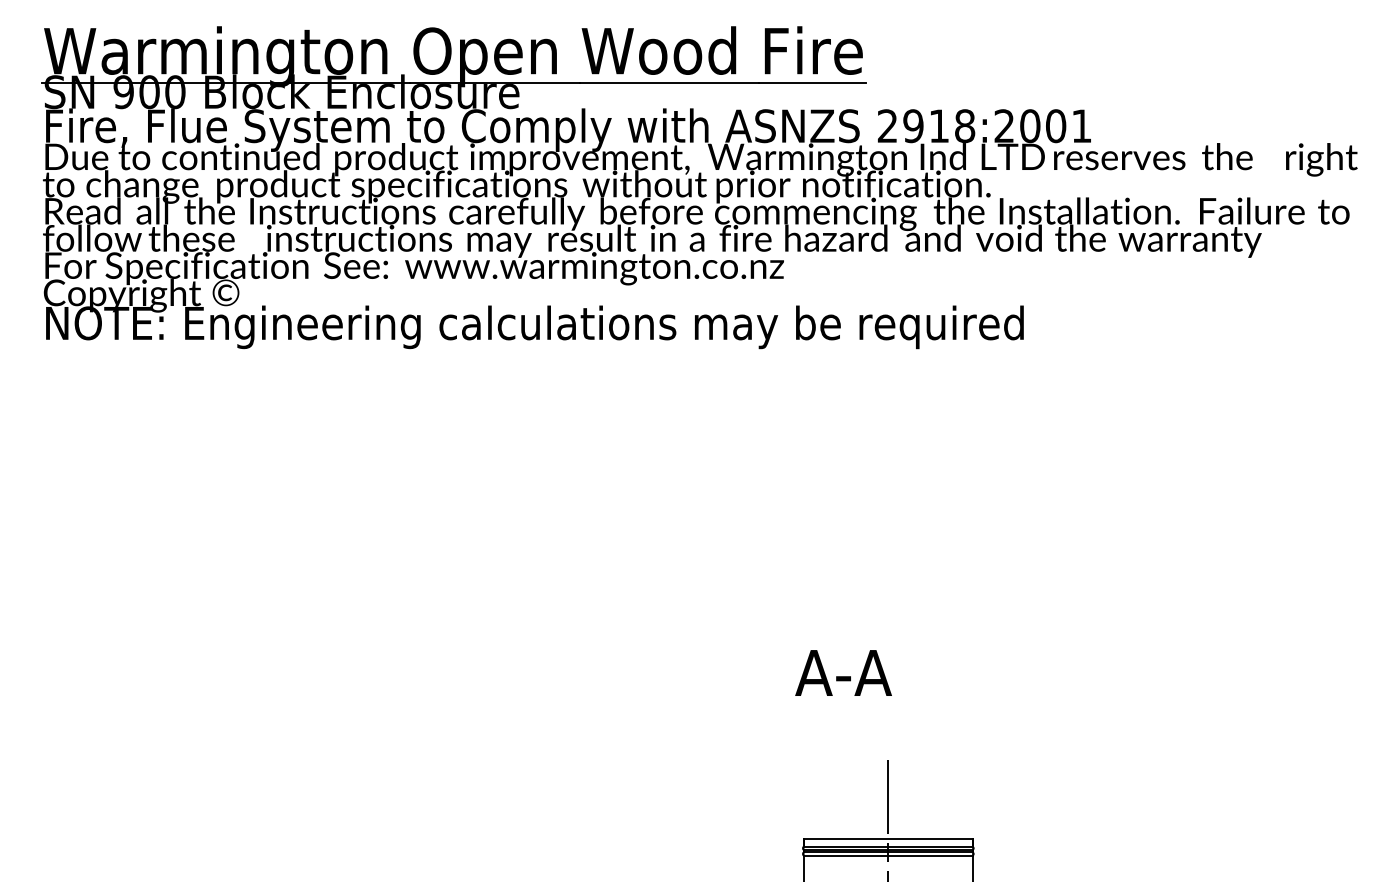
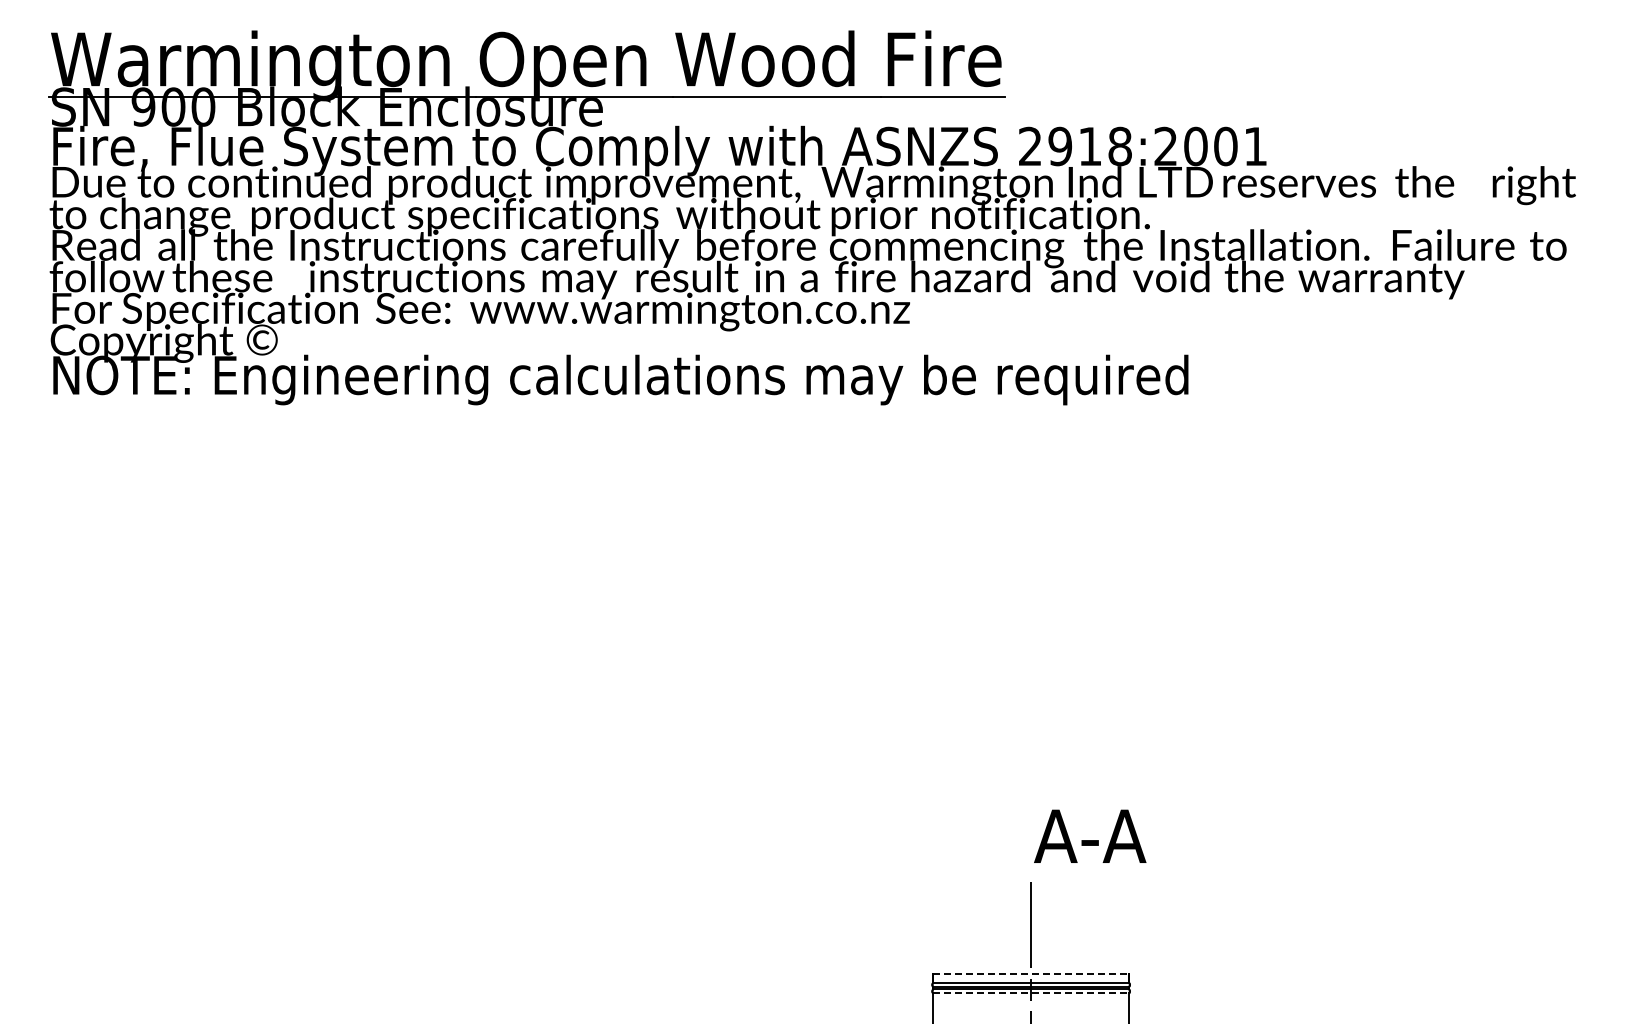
text: (843, 672) -> (1090, 835), moved
line: (888, 838) -> (1031, 973), solid -> dashed
line: (888, 855) -> (1031, 993), solid -> dashed

